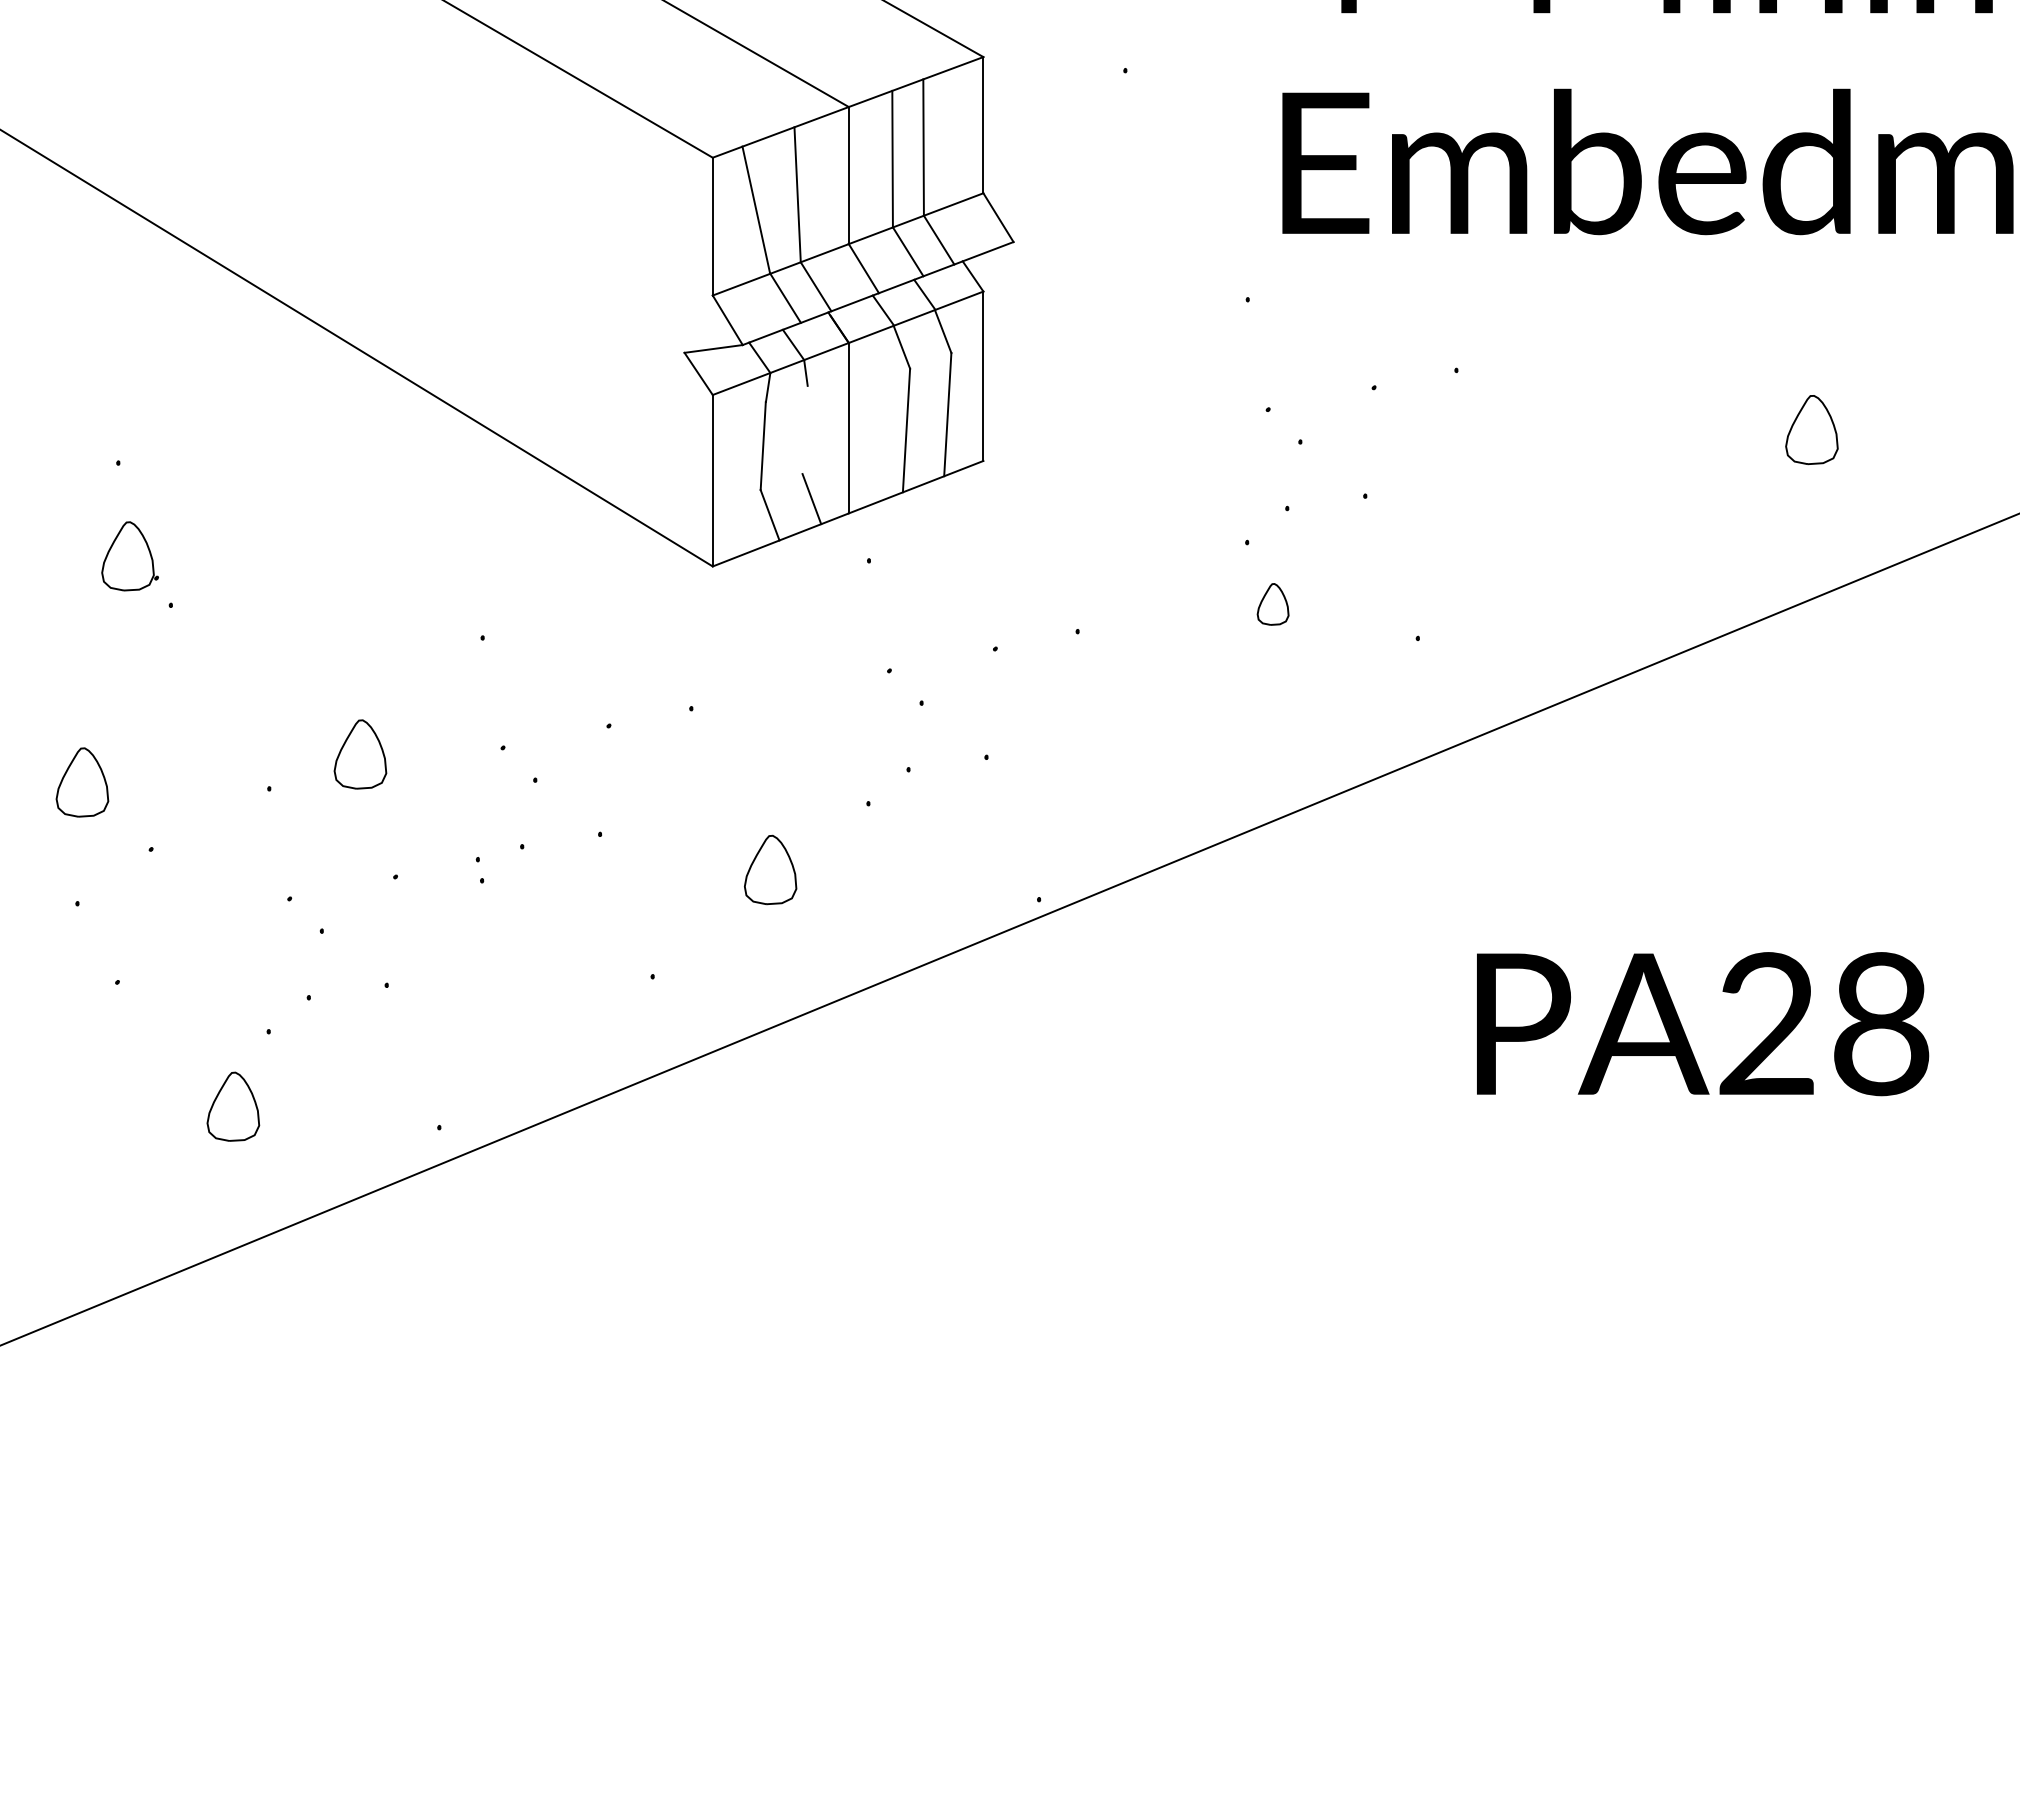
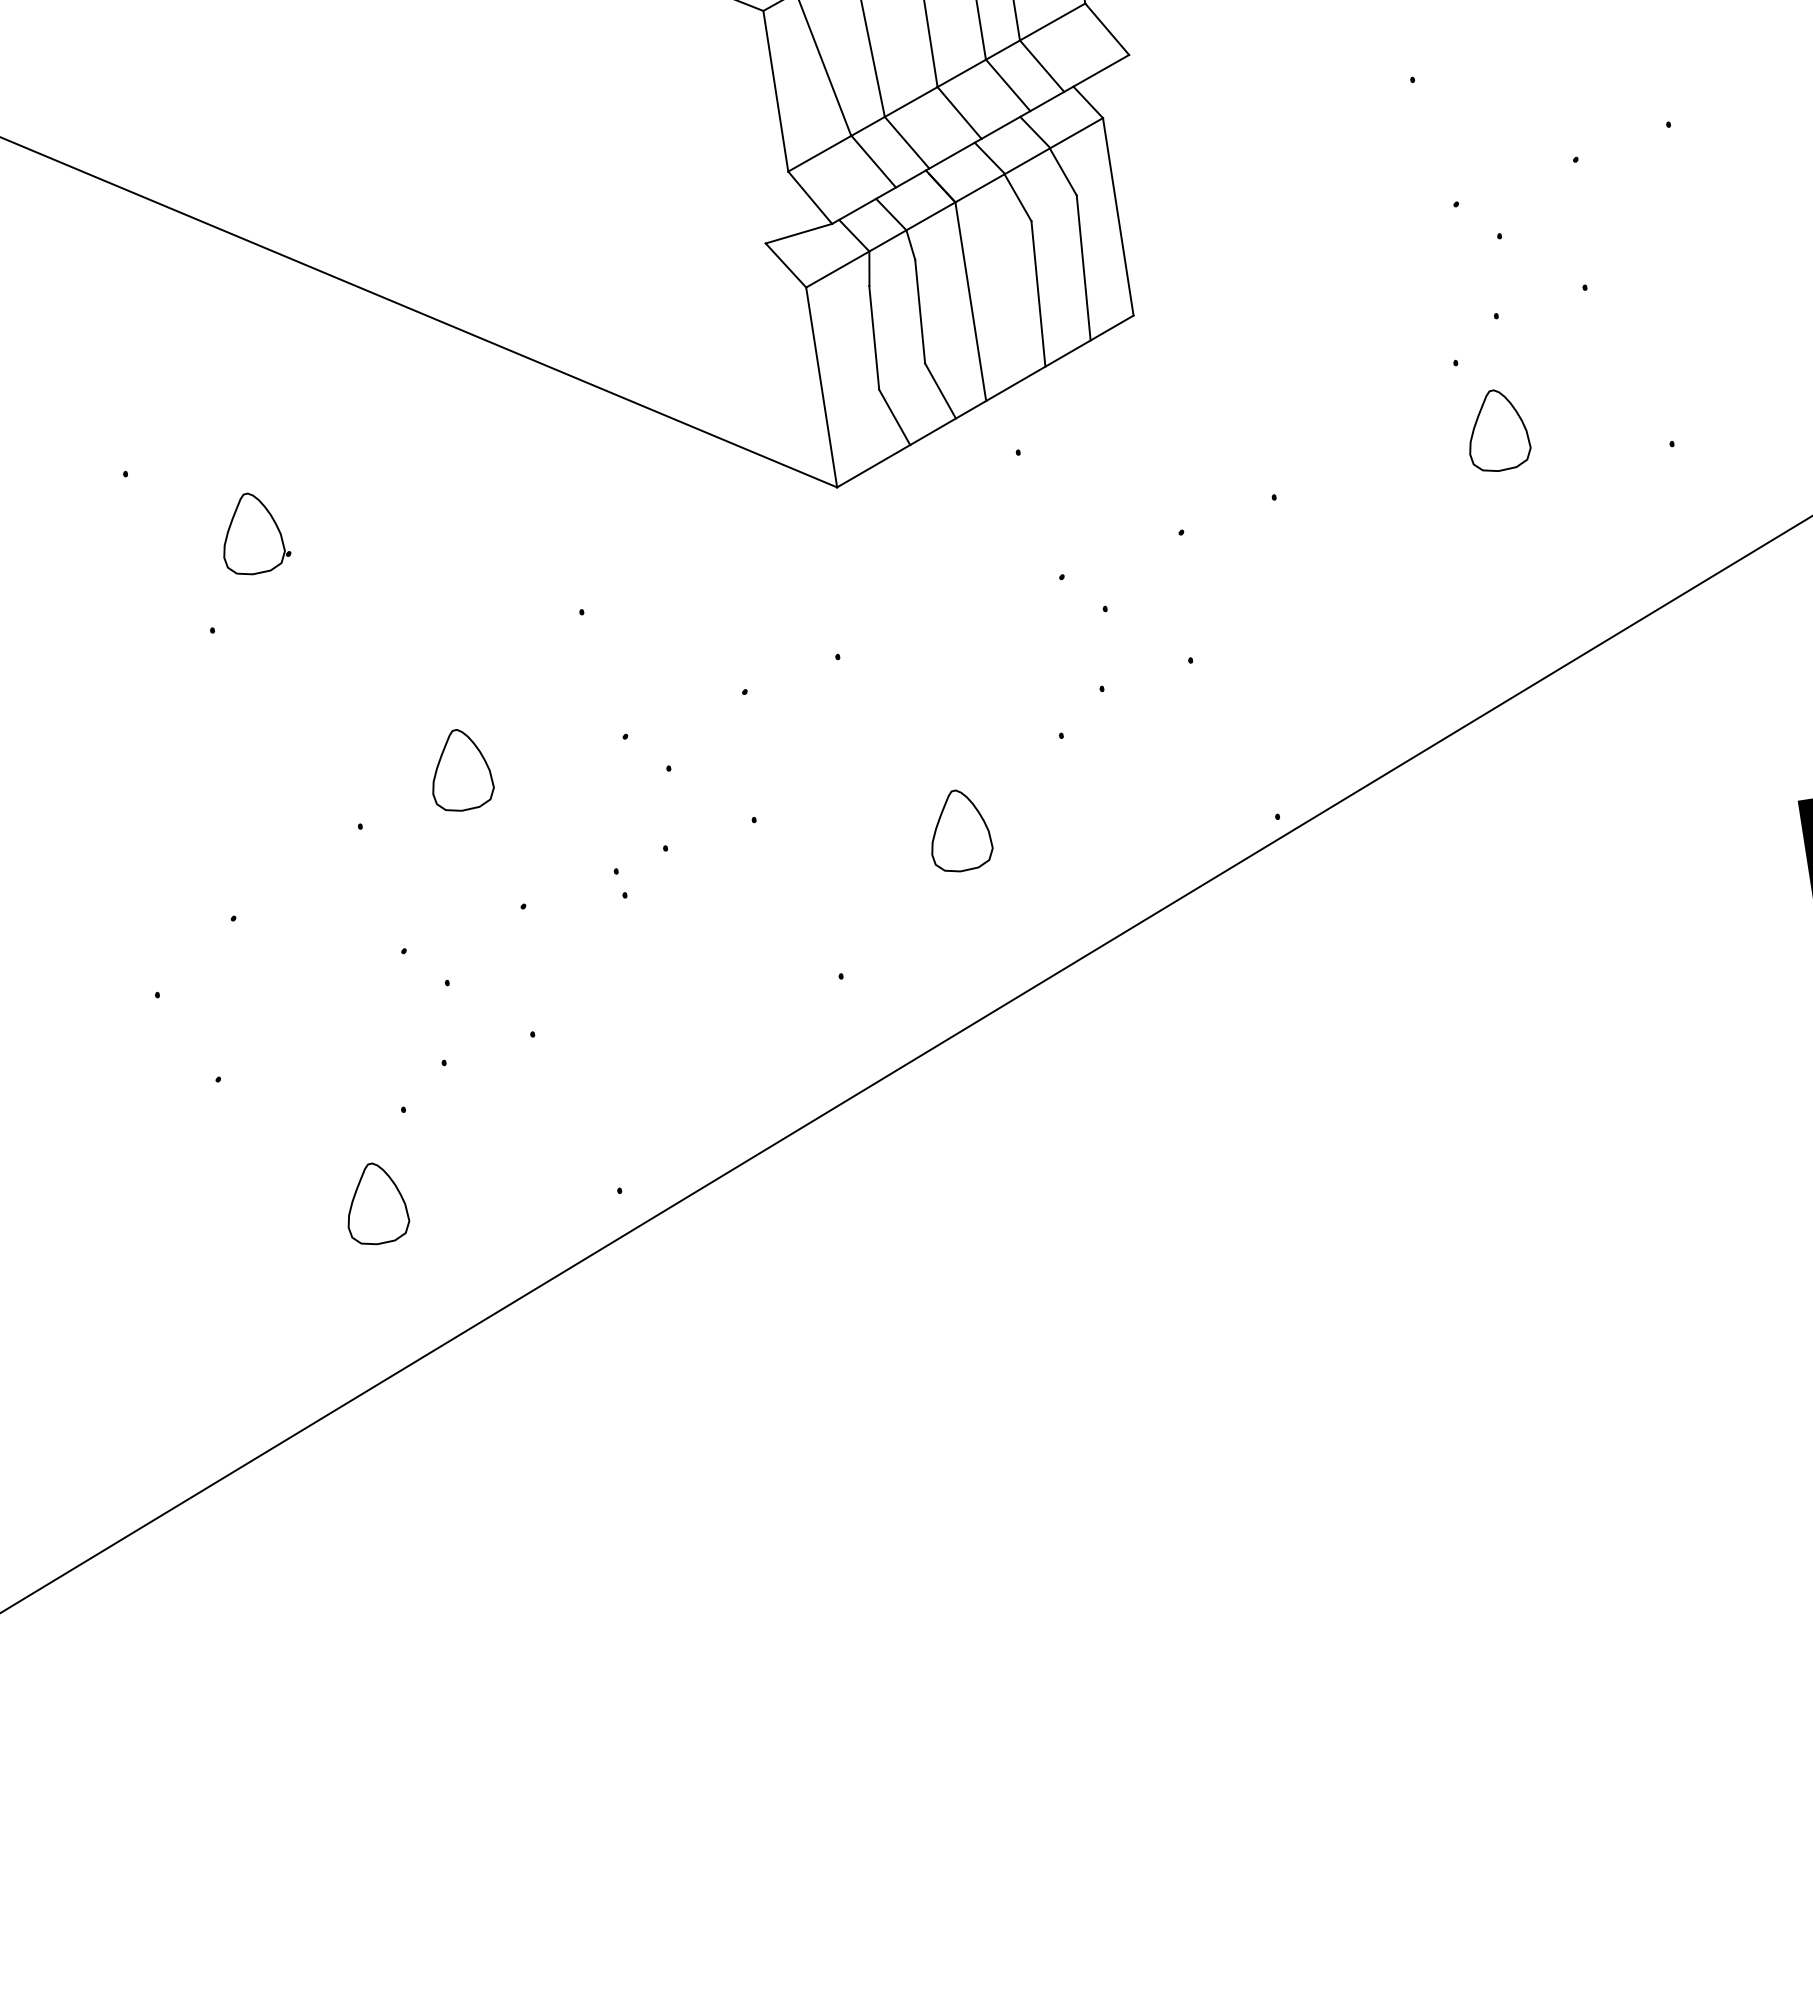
line: (804, 430) -> (919, 312), added
part: (129, 556) -> (253, 533), moved
part: (1272, 604) -> (1496, 430), size x1.67
part: (82, 782) -> (141, 852), removed

